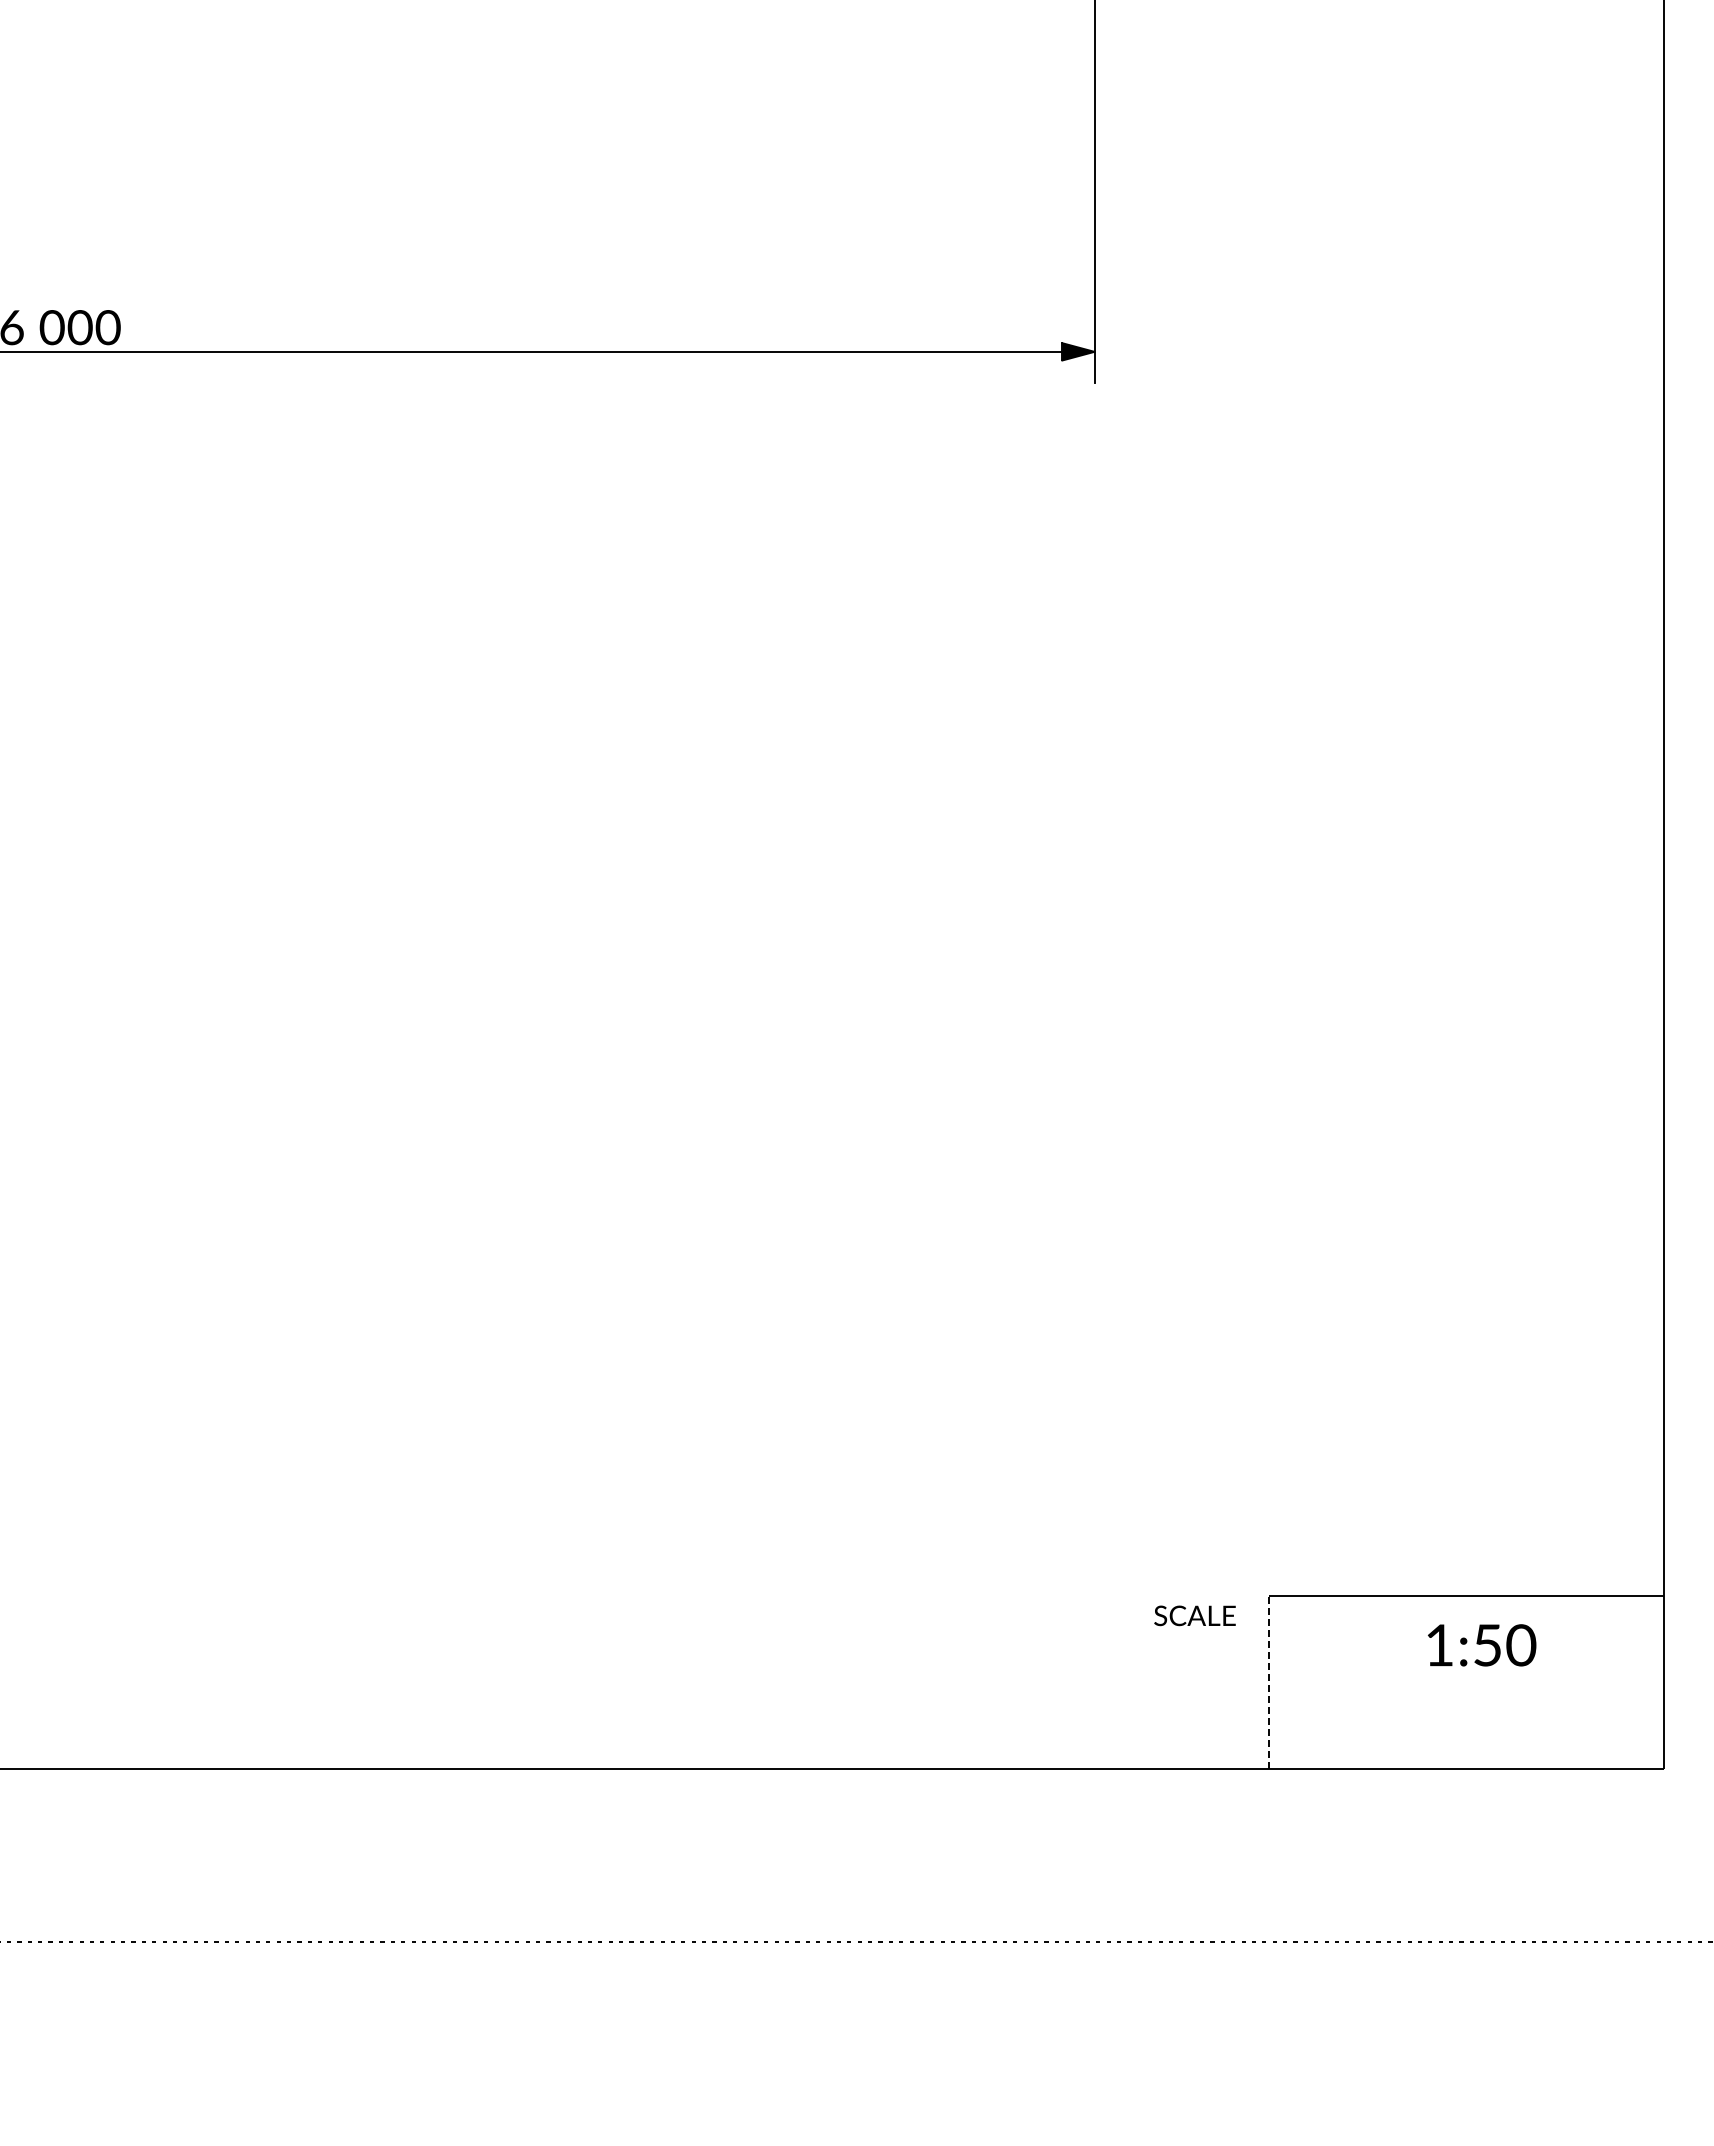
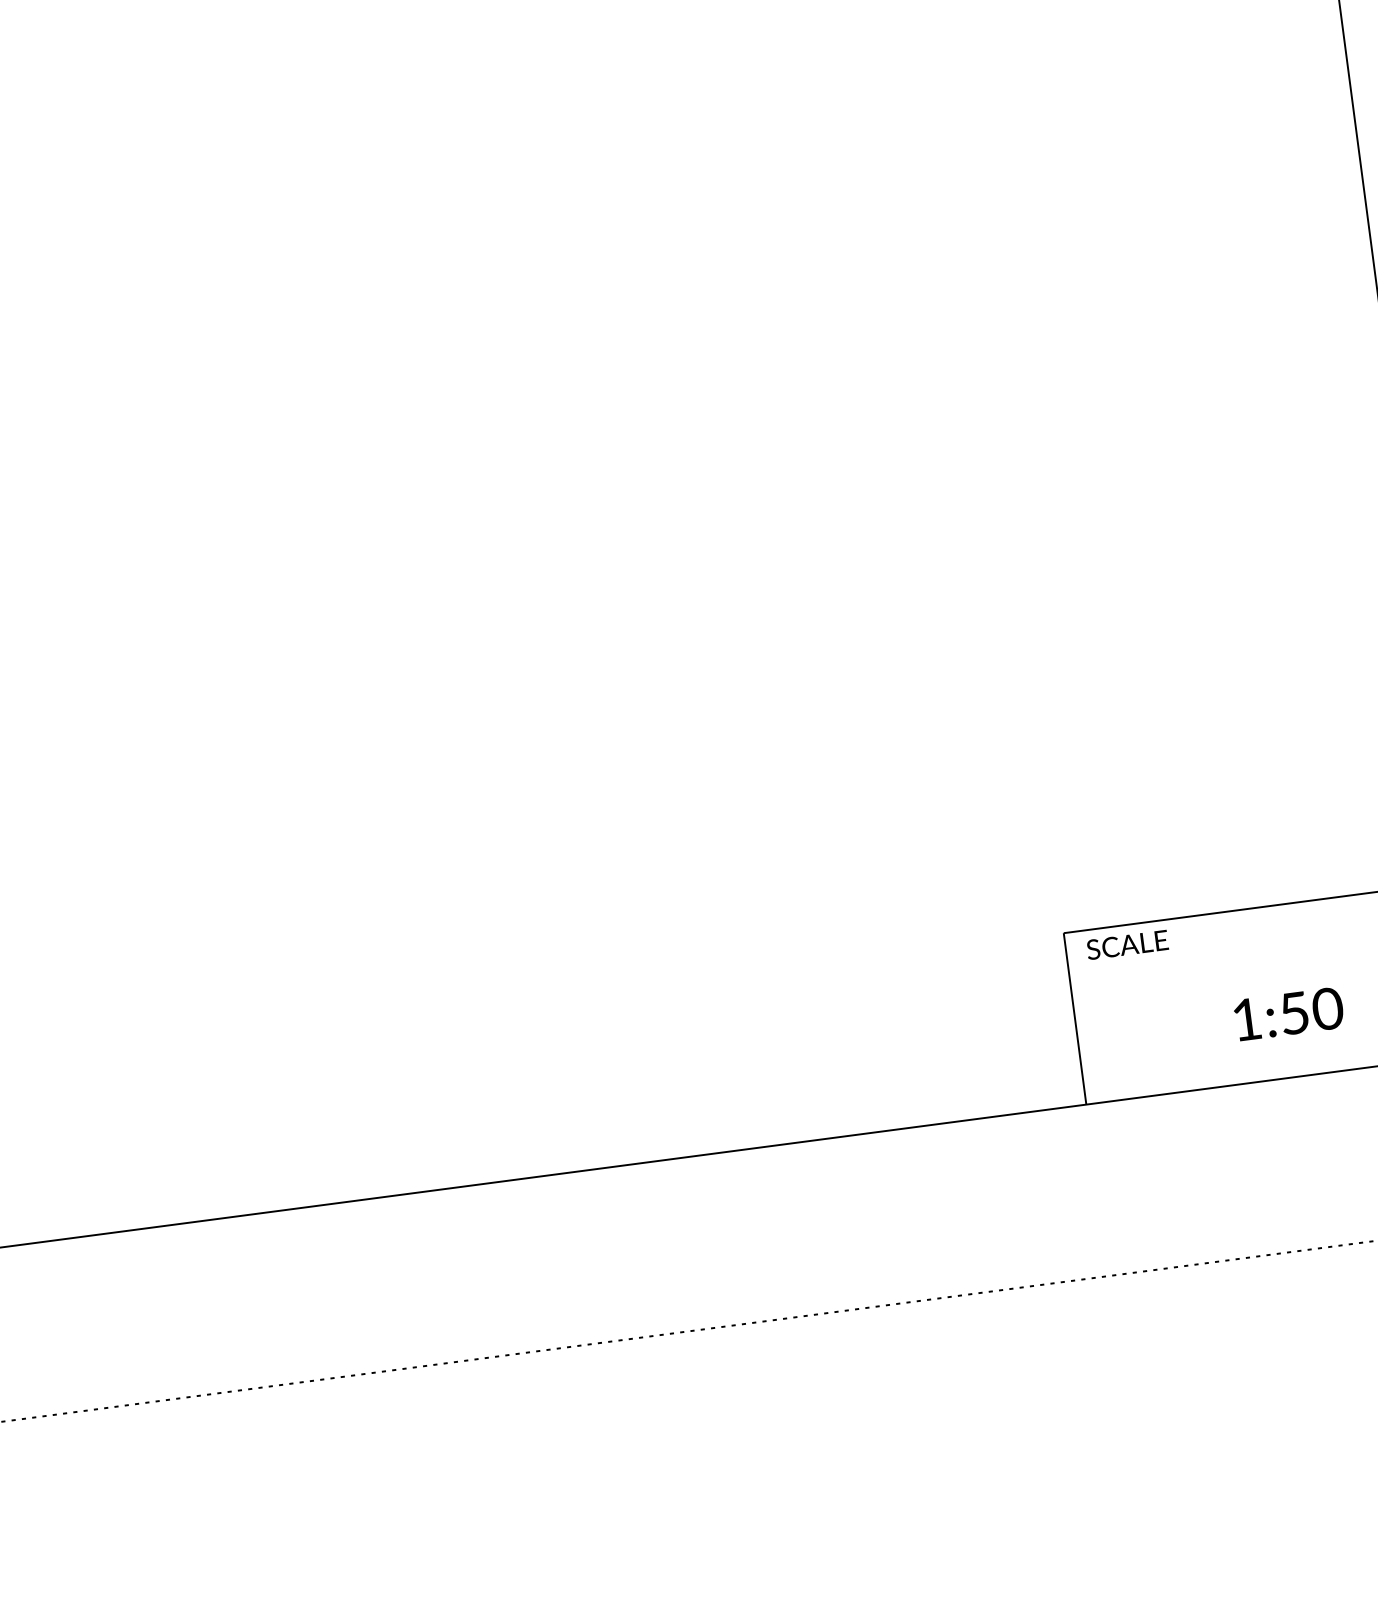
text: (1194, 1615) -> (1126, 944), moved
text: (1482, 1645) -> (1289, 1014), moved
line: (1269, 1681) -> (1075, 1018), dashed -> solid

